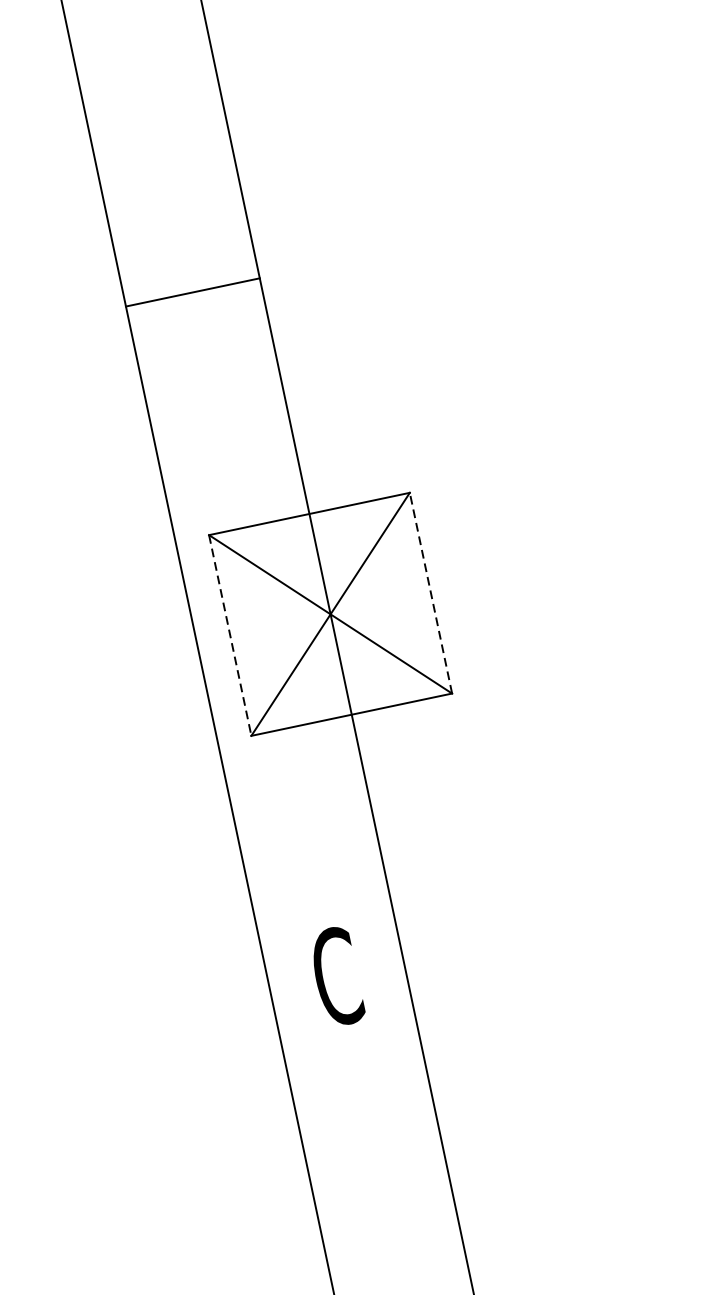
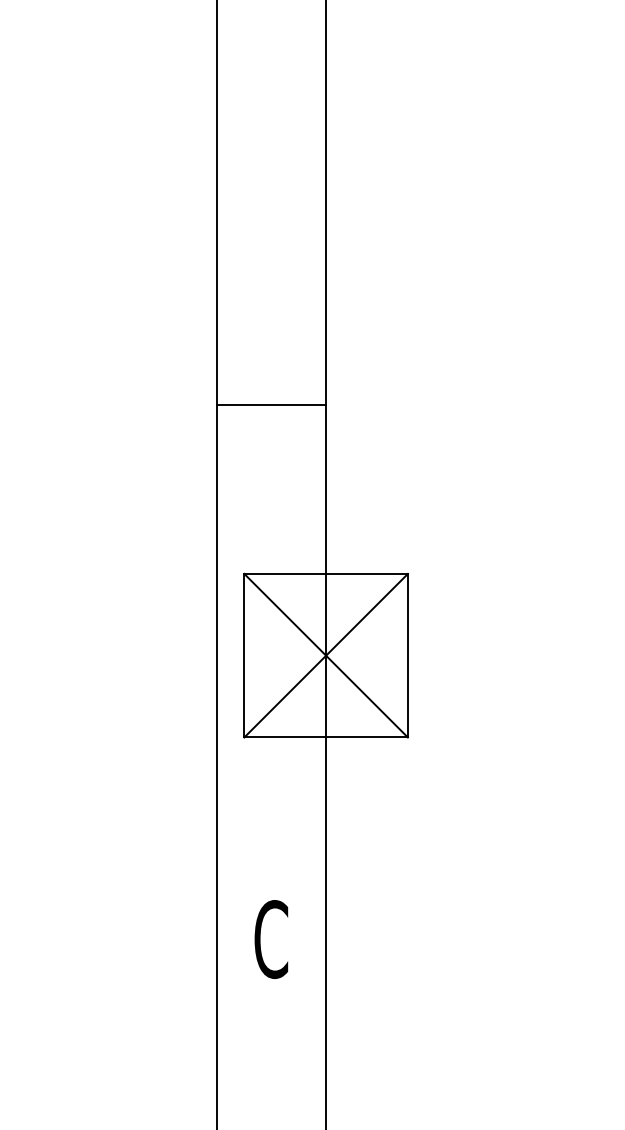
line: (192, 291) -> (271, 404), moved
line: (430, 593) -> (407, 655), dashed -> solid
line: (230, 635) -> (244, 655), dashed -> solid

